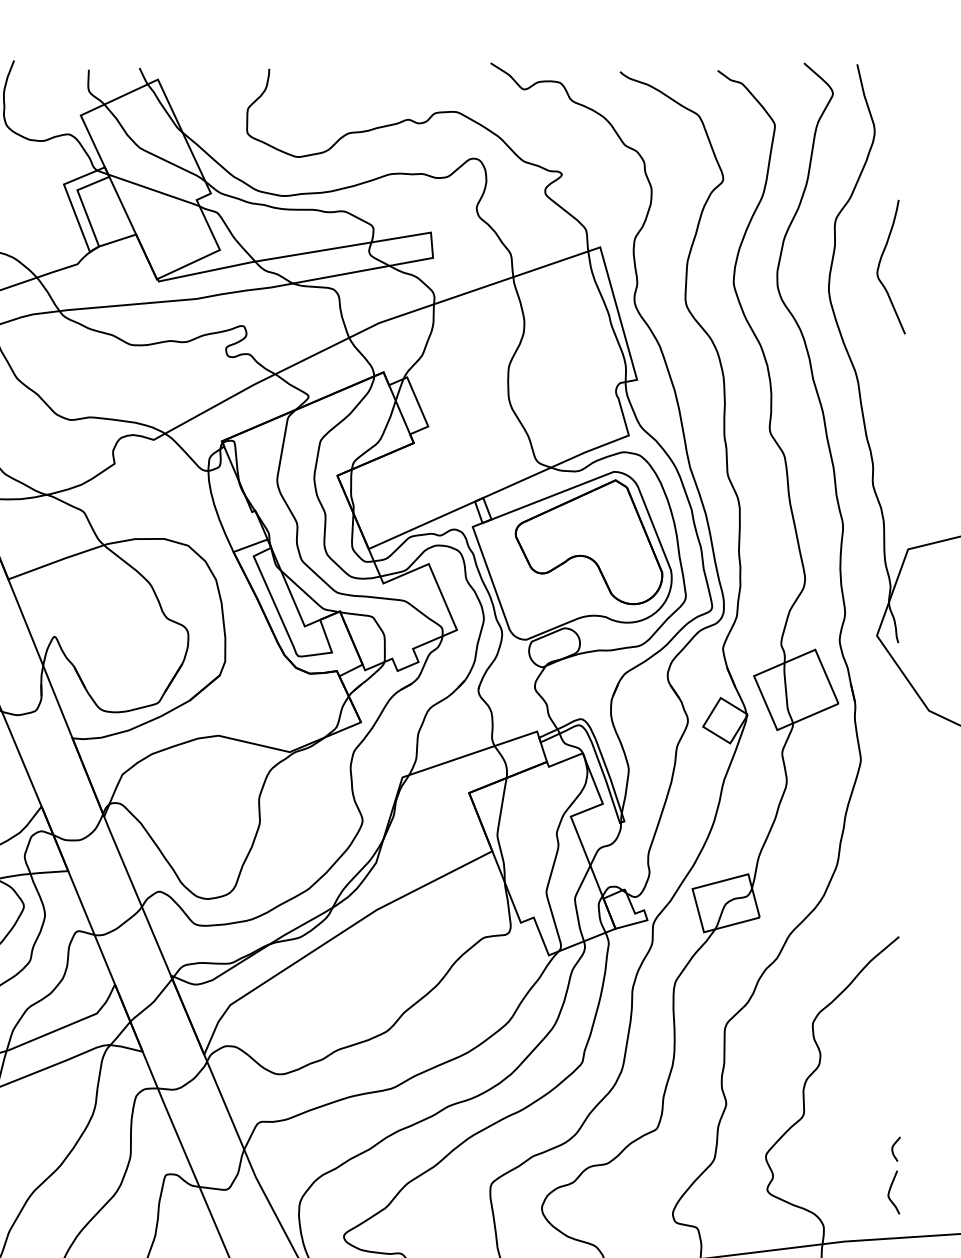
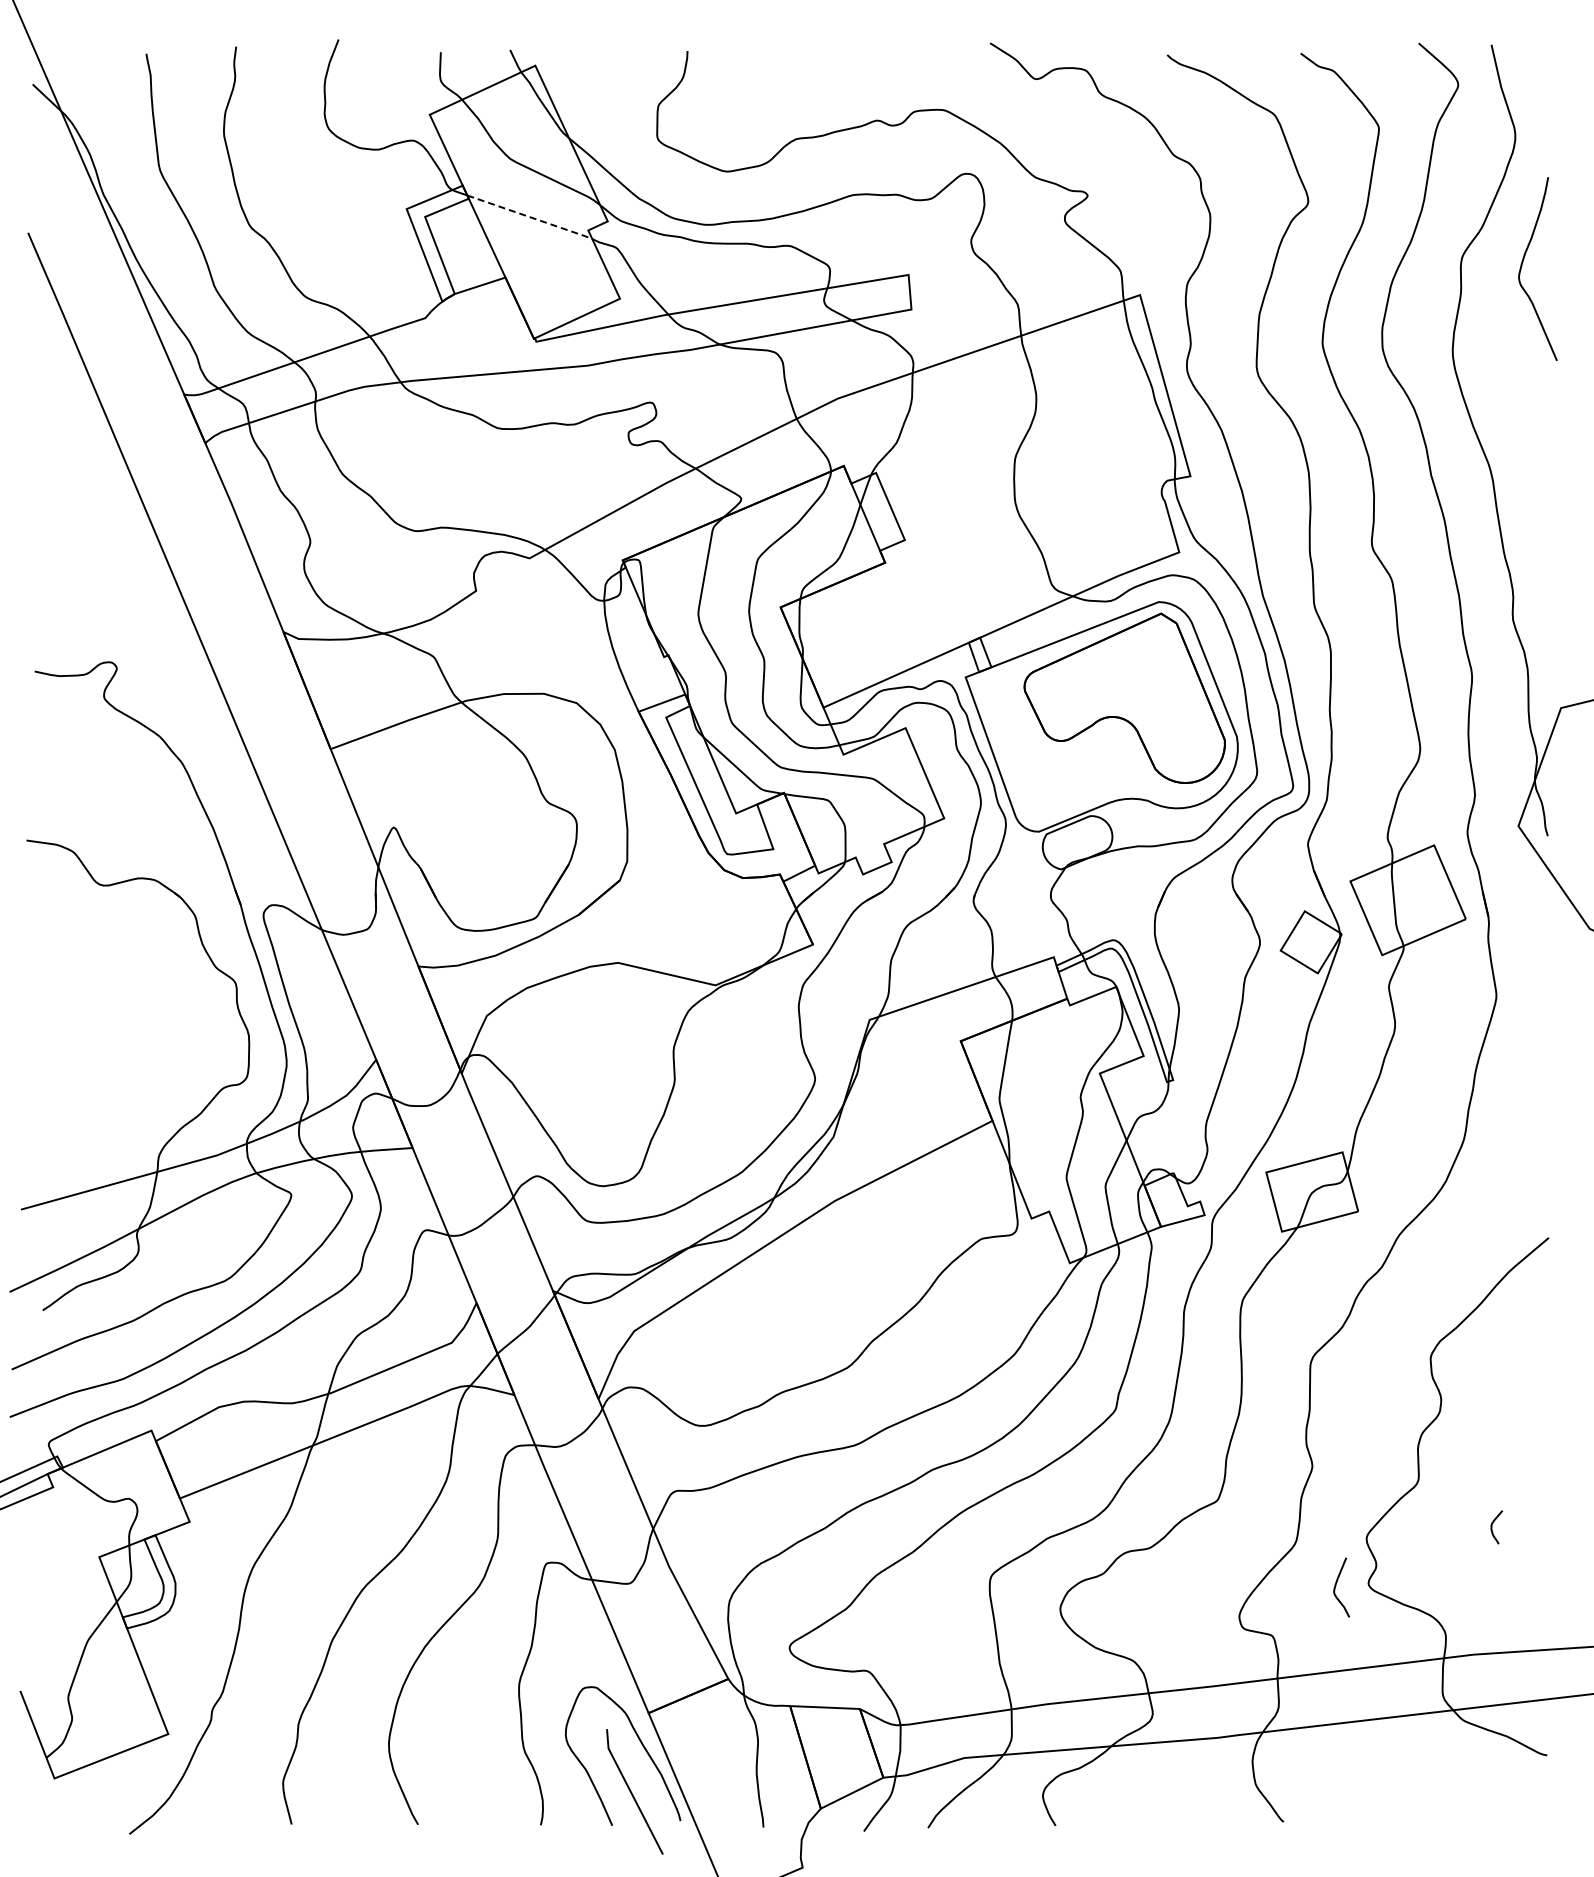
line: (154, 190) -> (530, 217), solid -> dashed
curve: (879, 265) -> (1522, 266), moved
curve: (893, 1149) -> (1492, 1527), moved
curve: (890, 1191) -> (1336, 1586), moved

